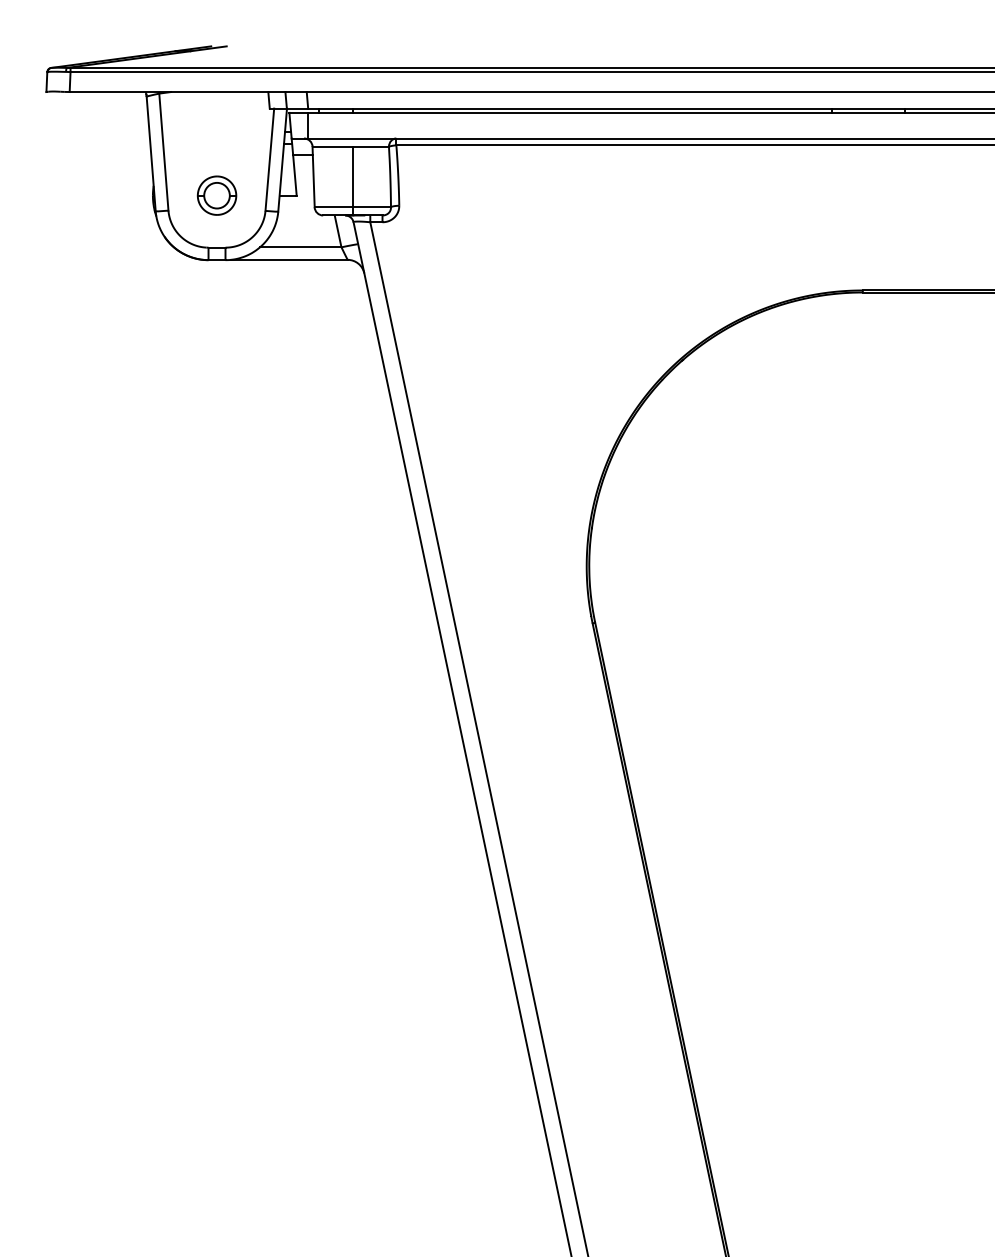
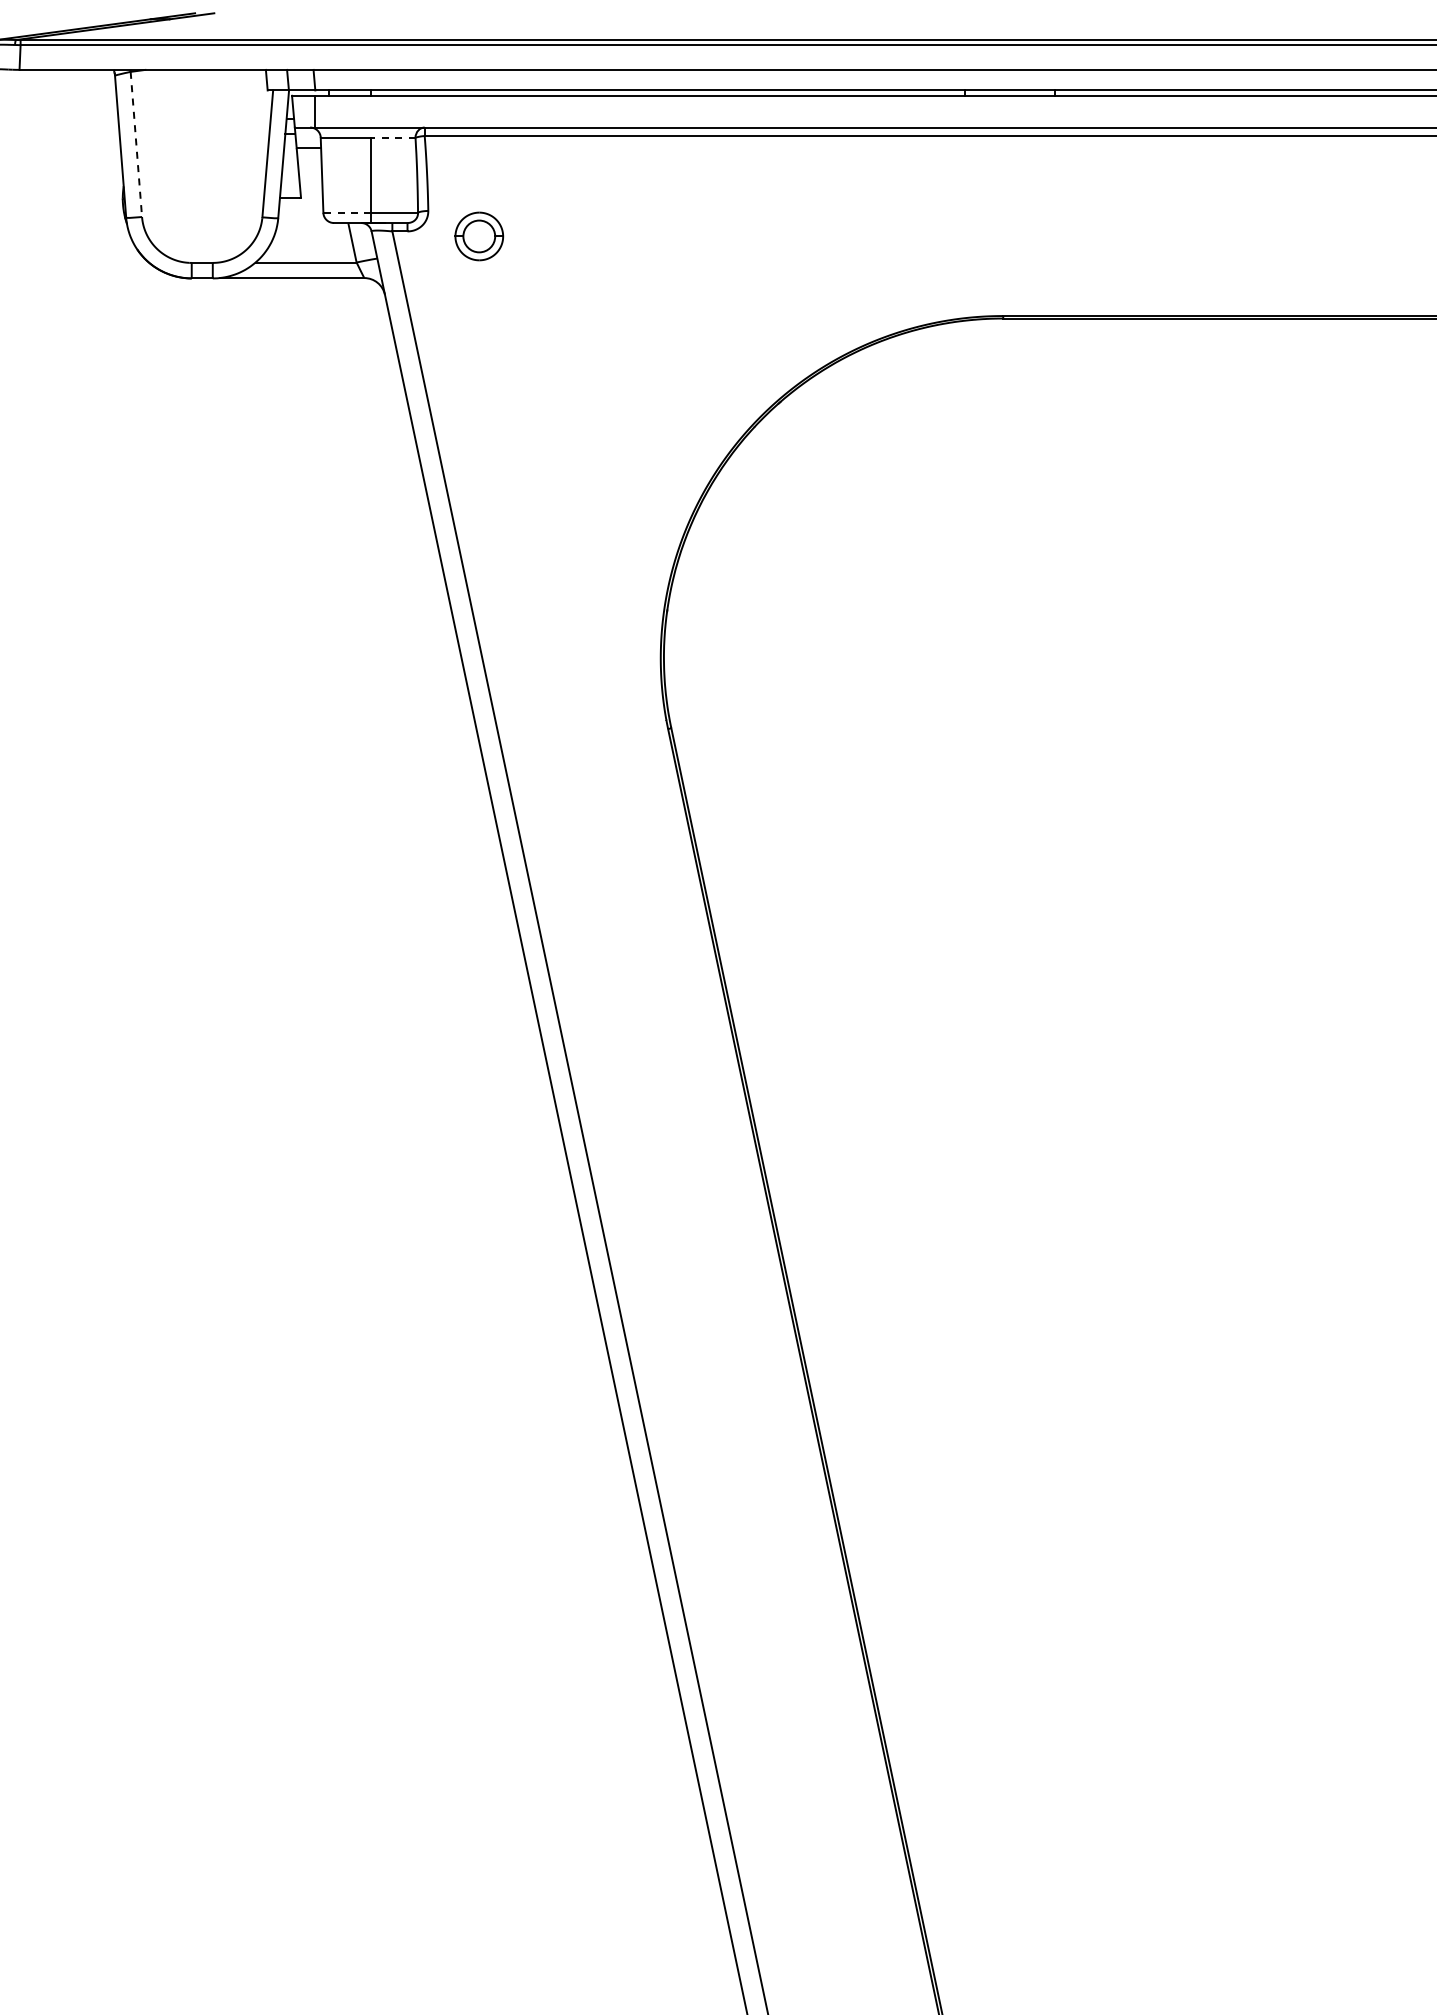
line: (370, 146) -> (392, 137), solid -> dashed
line: (163, 152) -> (136, 144), solid -> dashed
part: (217, 195) -> (479, 236), moved
line: (333, 206) -> (346, 212), solid -> dashed

